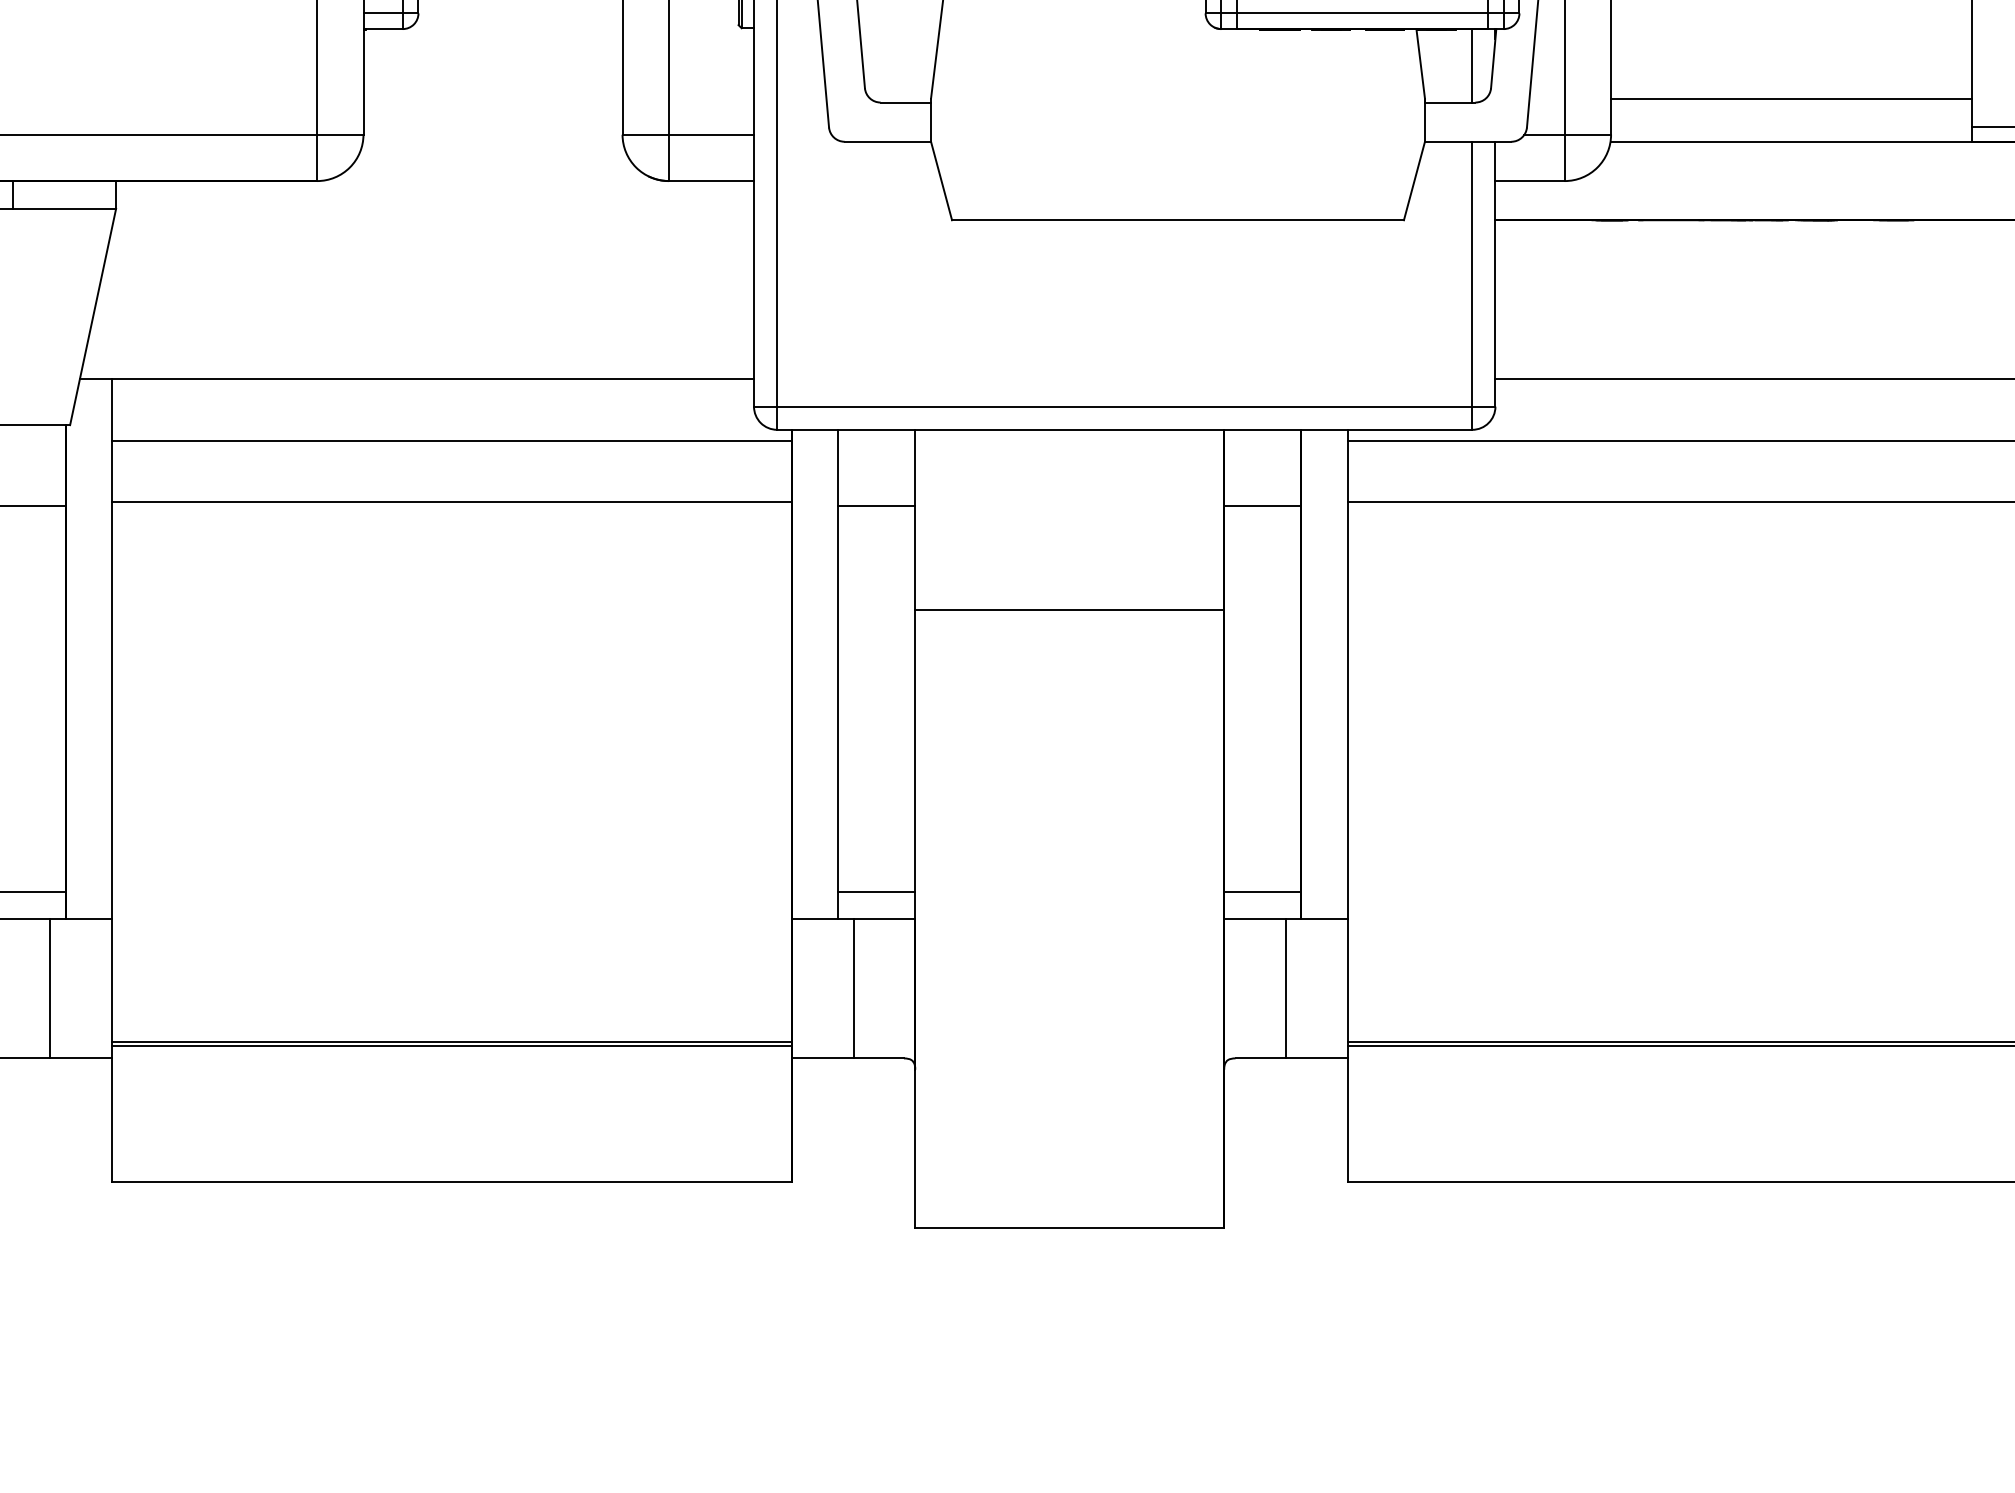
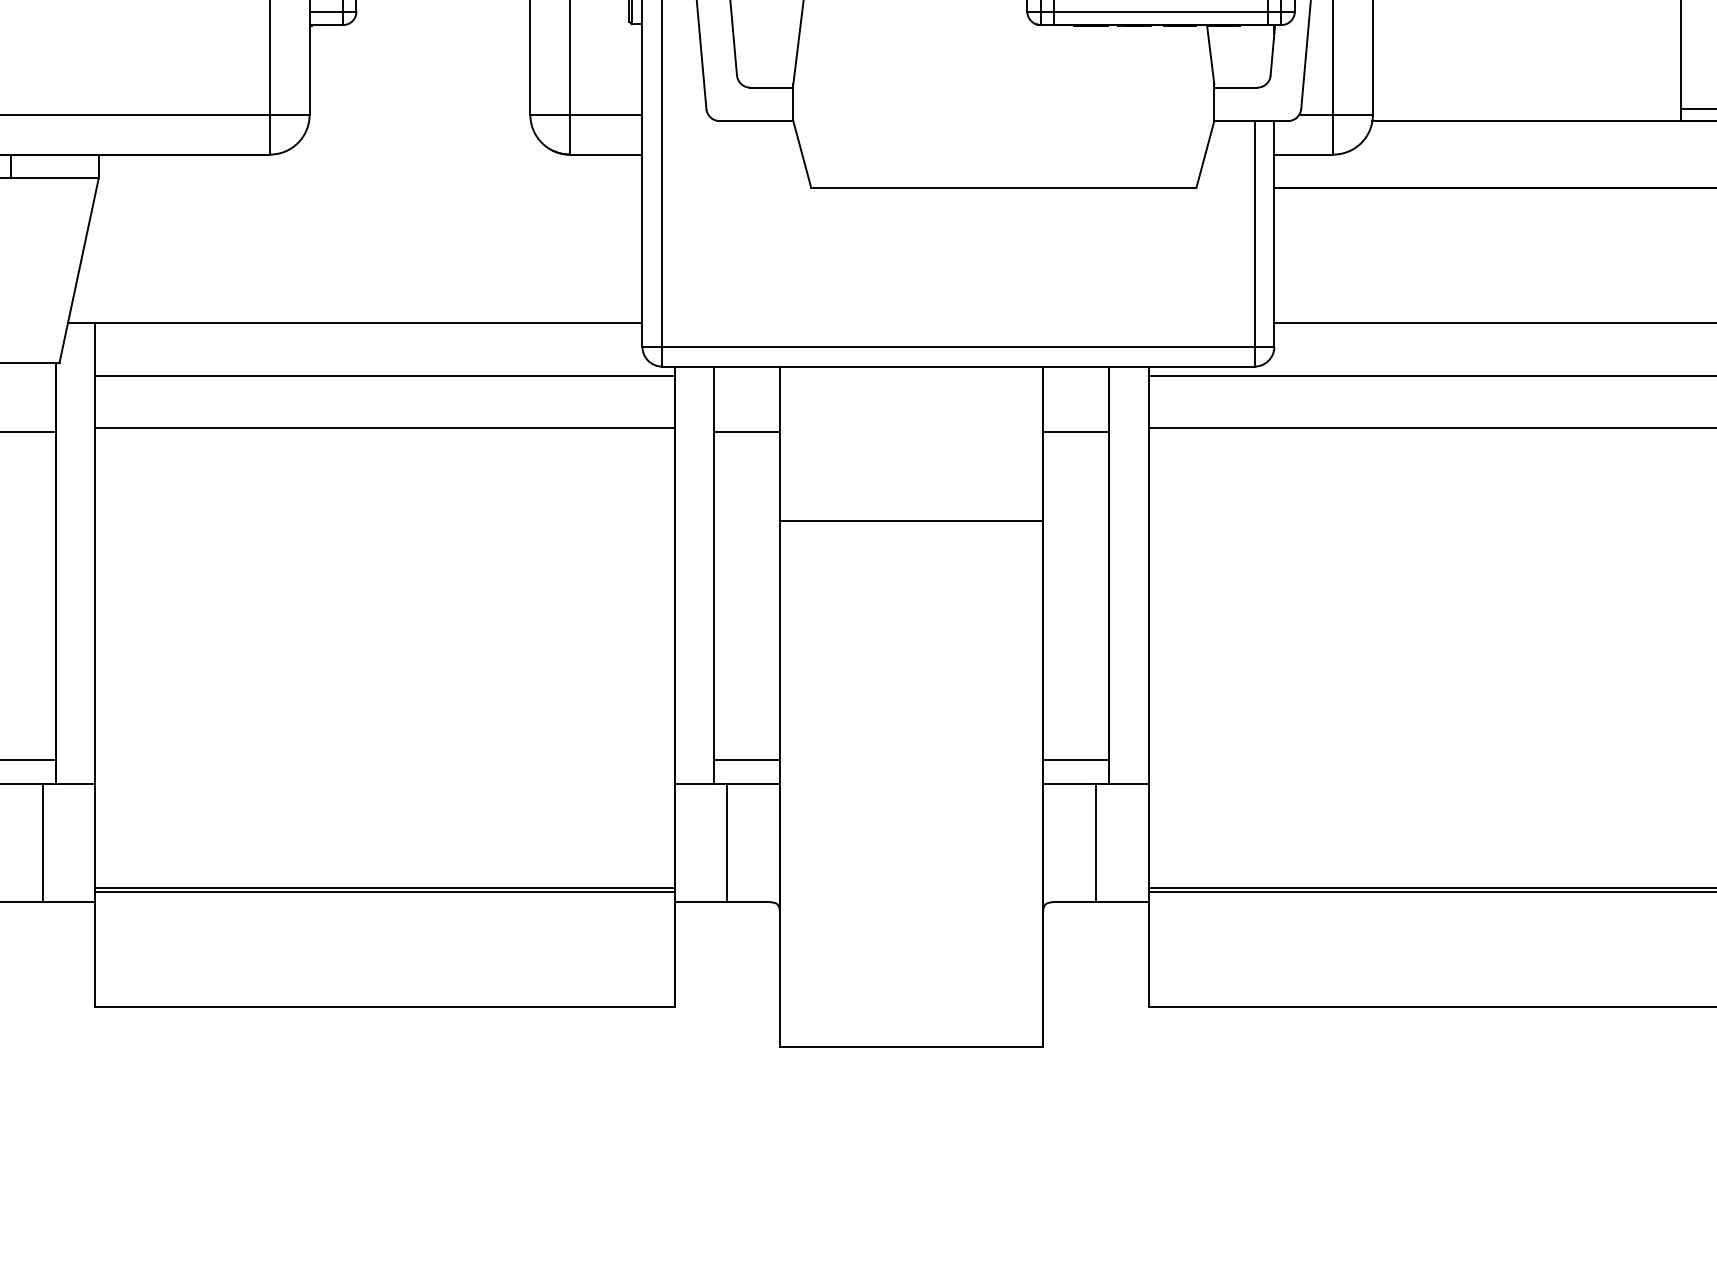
line: (1472, 65) -> (1254, 56), removed
line: (1791, 98) -> (1526, 84), removed

